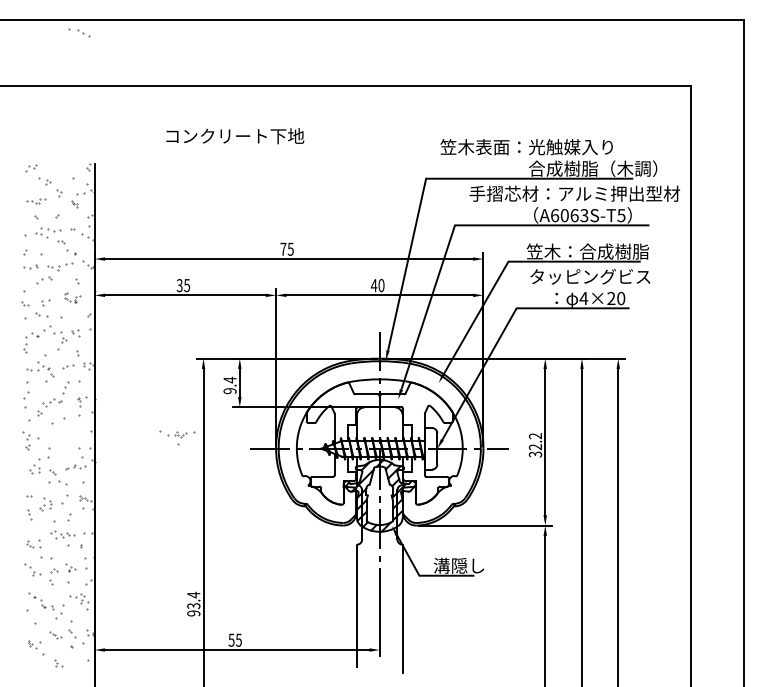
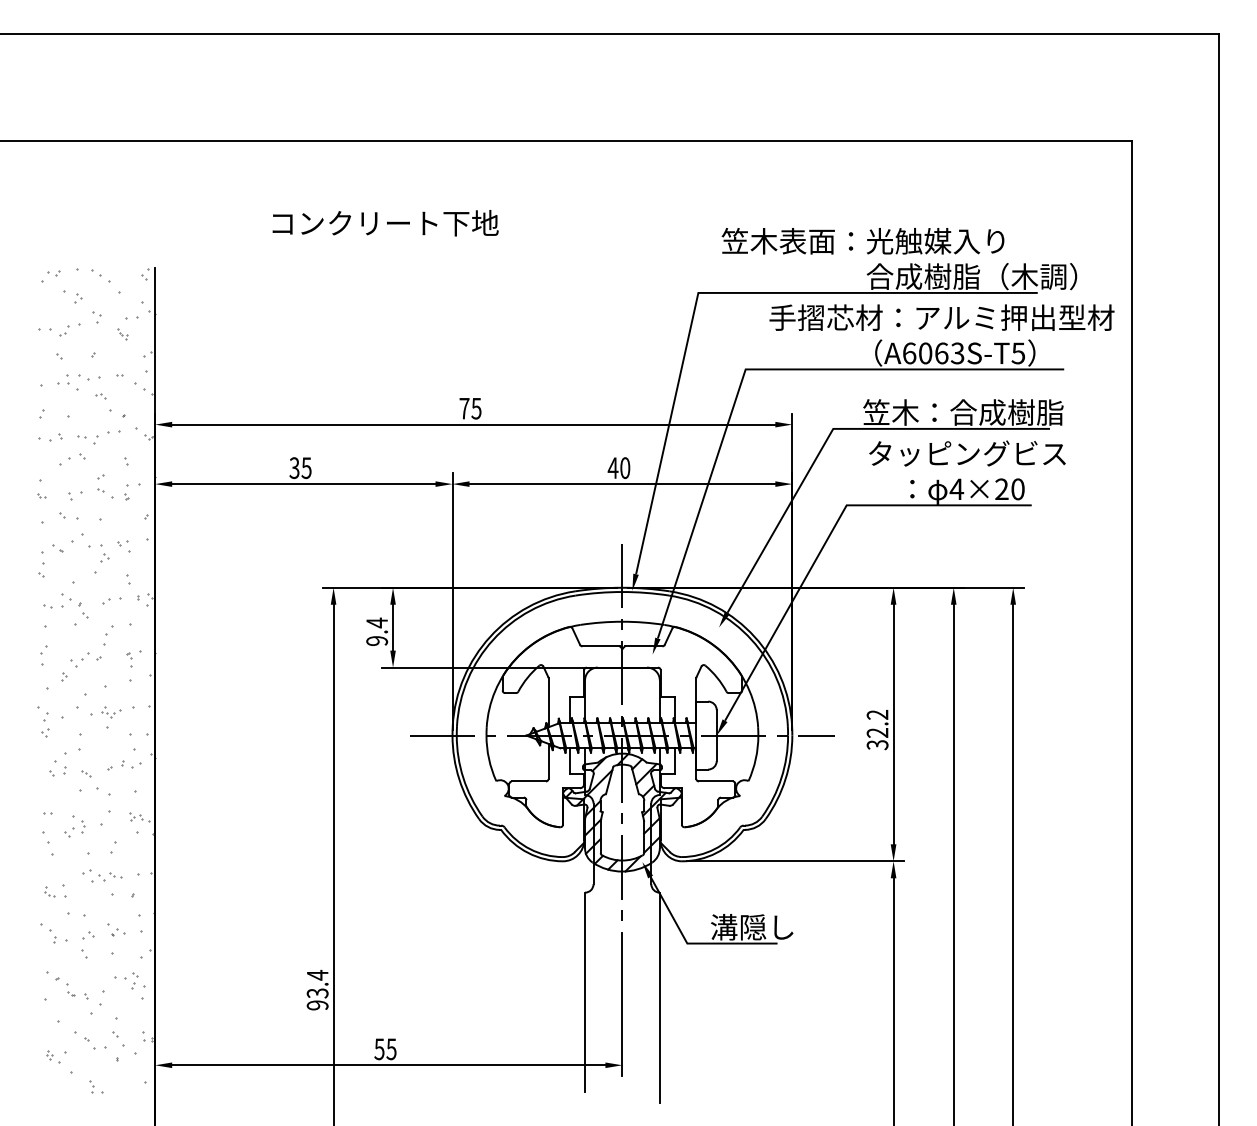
part: (79, 32) -> (94, 274), moved
part: (35, 201) -> (58, 330), size x1.43
part: (72, 297) -> (118, 487), size x1.67
part: (25, 298) -> (41, 489), size x0.71
part: (26, 399) -> (43, 654), size x0.71
part: (177, 437) -> (105, 717), moved
part: (29, 514) -> (48, 843), size x1.67
part: (55, 635) -> (91, 1041), size x1.67

